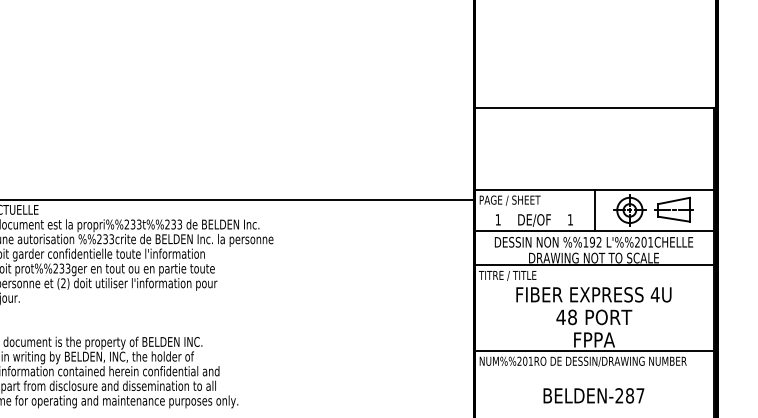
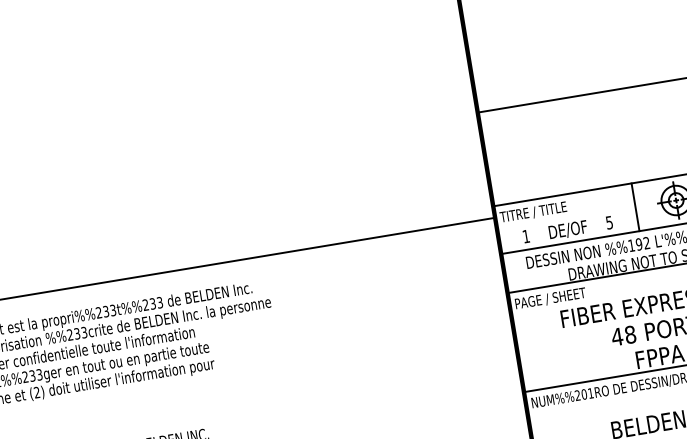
text: (509, 200) -> (535, 212), PAGE / SHEET -> TITRE / TITLE
text: (569, 219) -> (608, 222), 1 -> 5
text: (509, 275) -> (549, 298), TITRE / TITLE -> PAGE / SHEET

